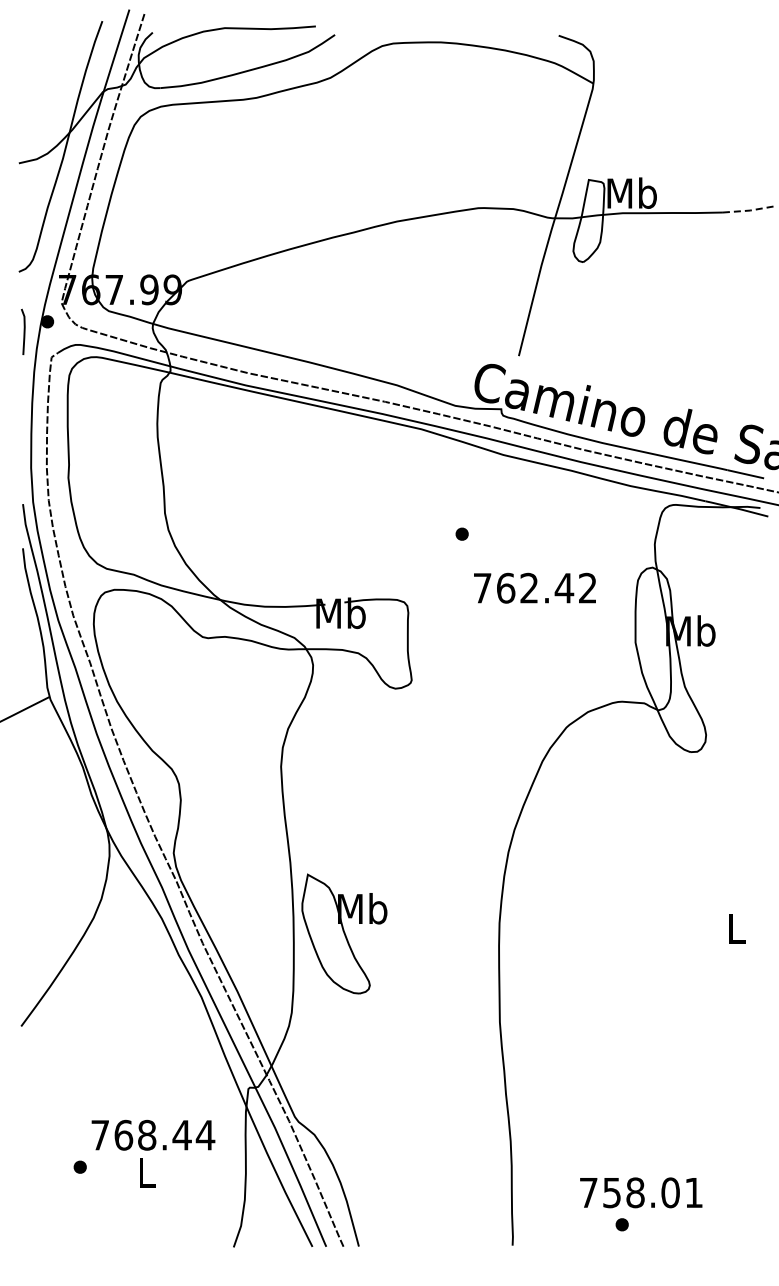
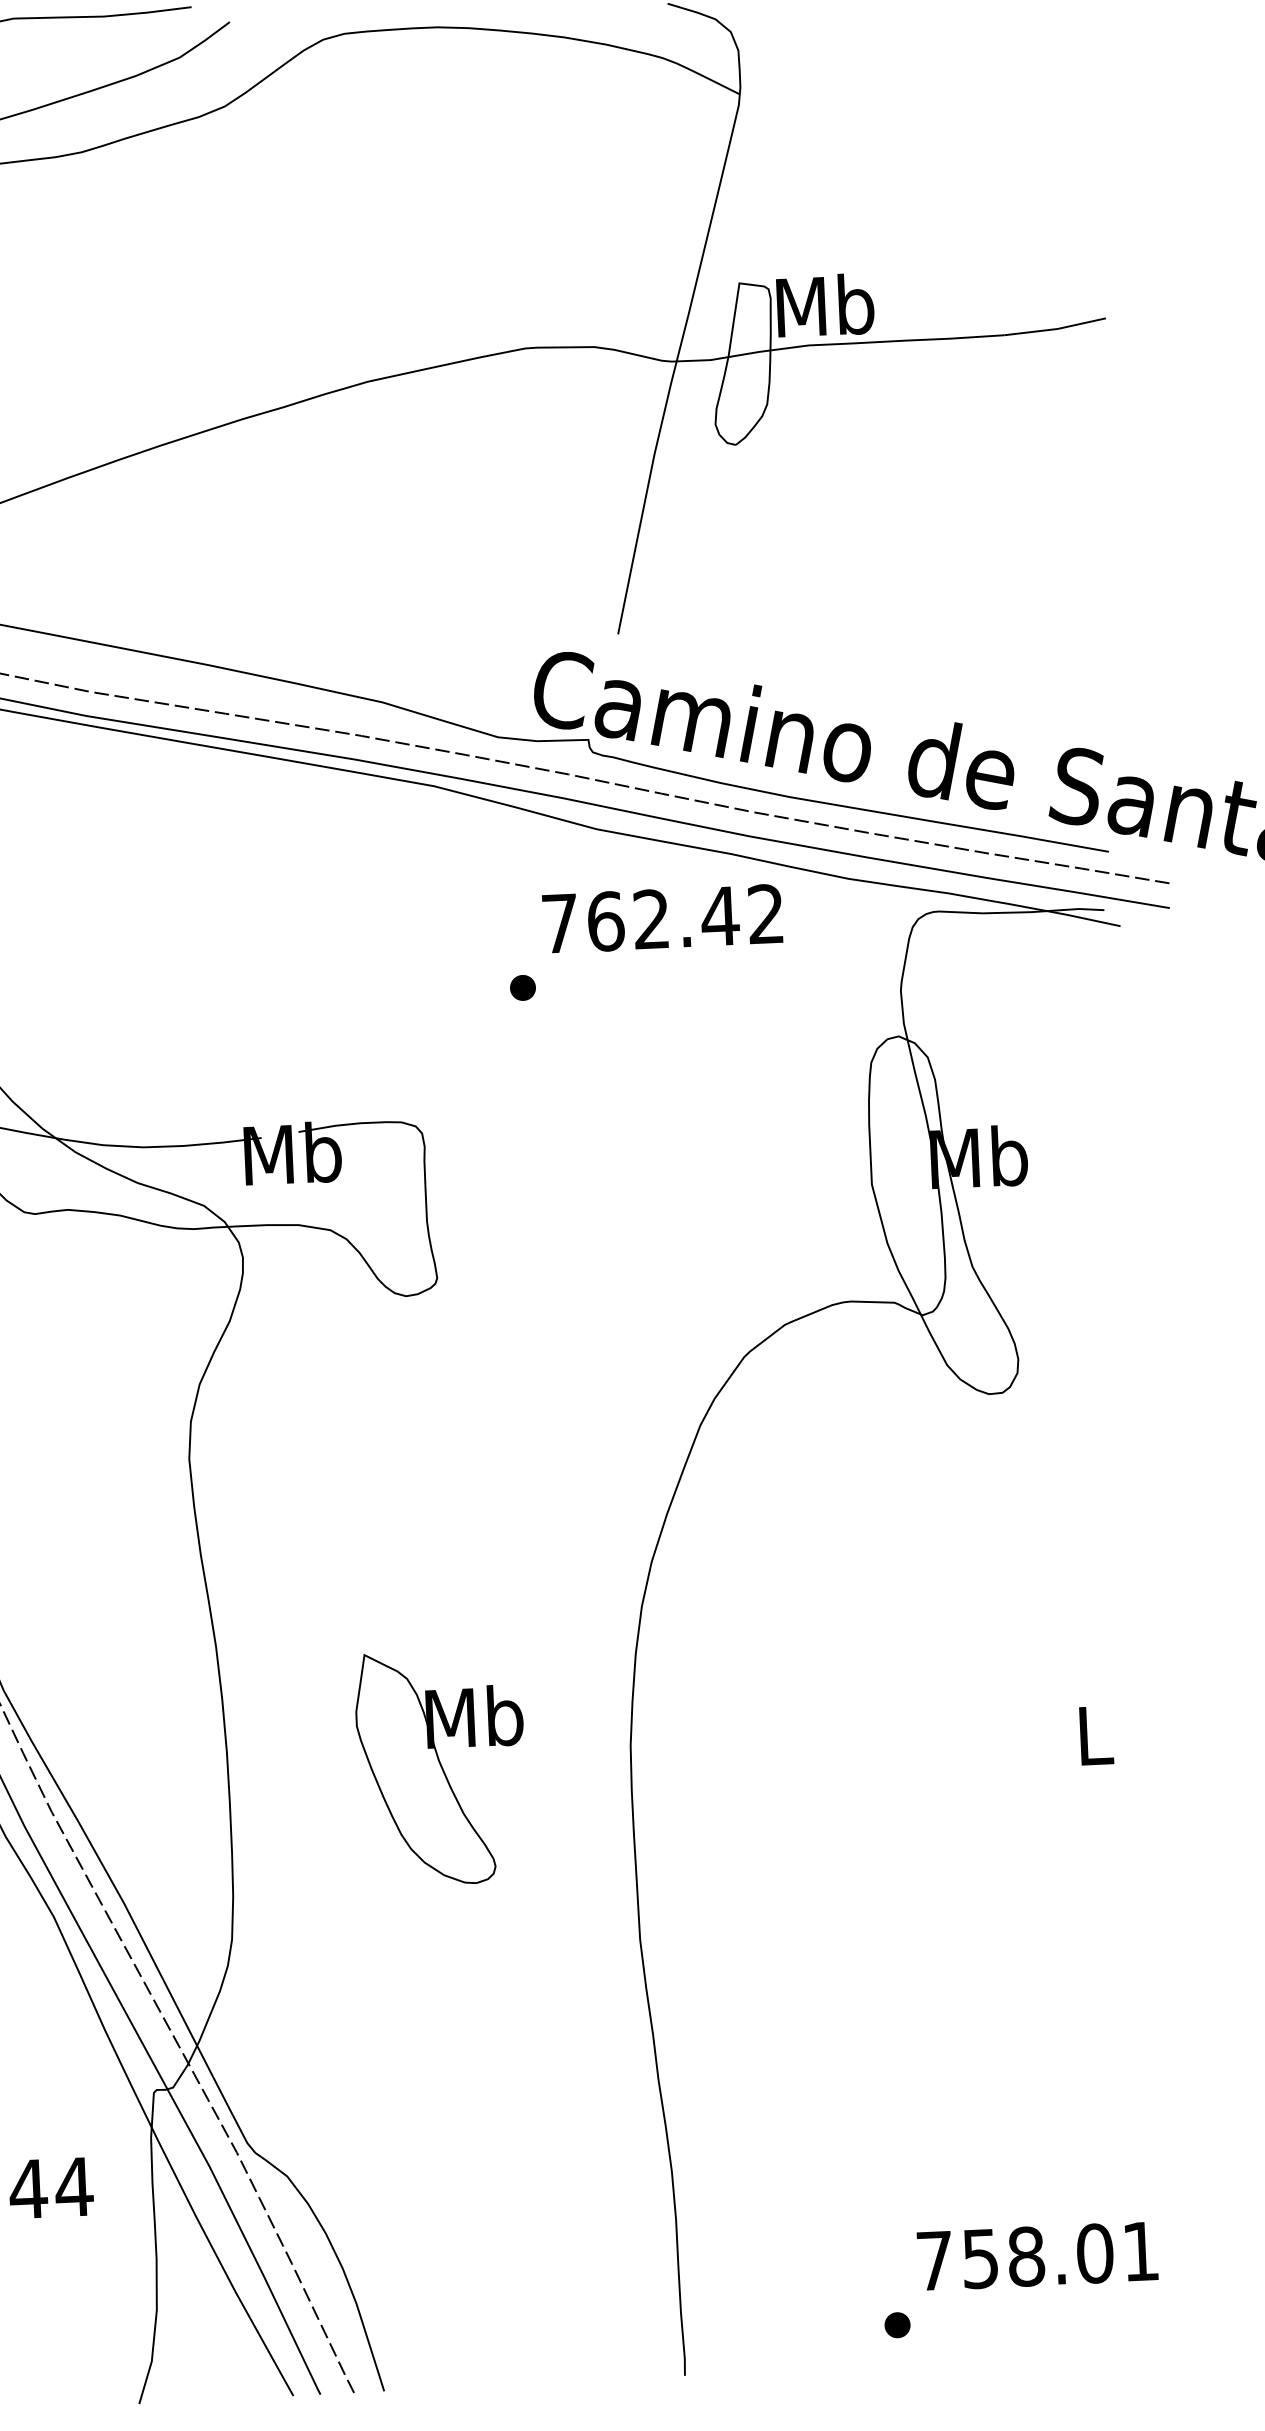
line: (750, 210) -> (1058, 328), dashed -> solid
text: (534, 587) -> (661, 917), moved
part: (344, 933) -> (441, 1766), moved
text: (641, 1192) -> (1038, 2255), moved

